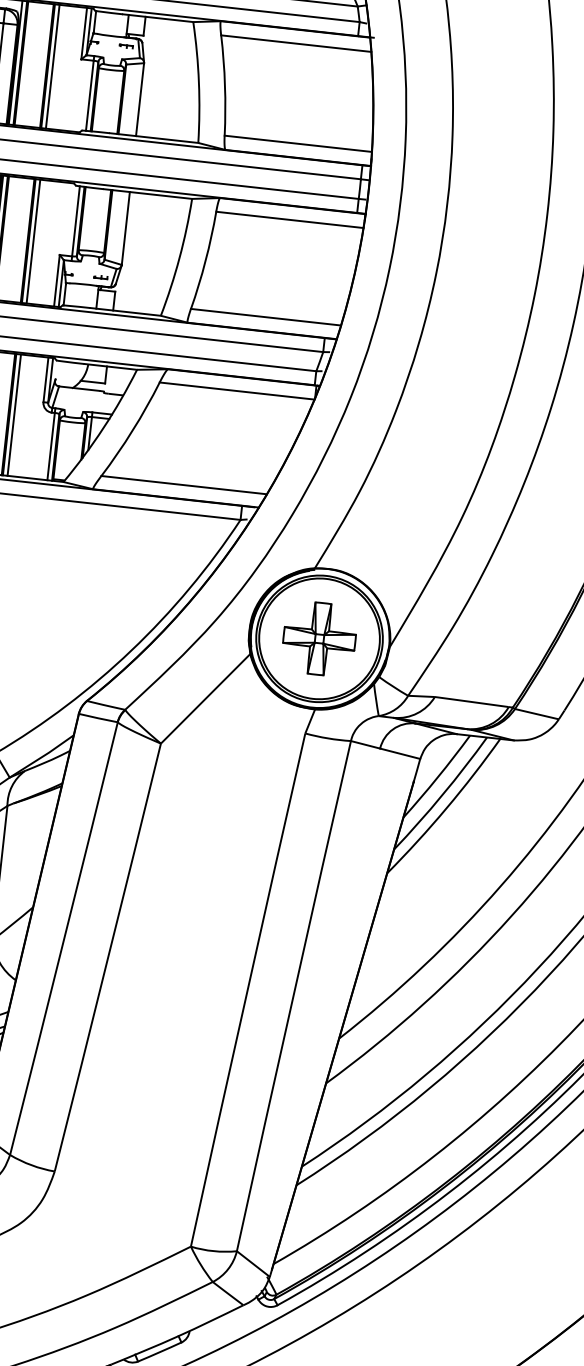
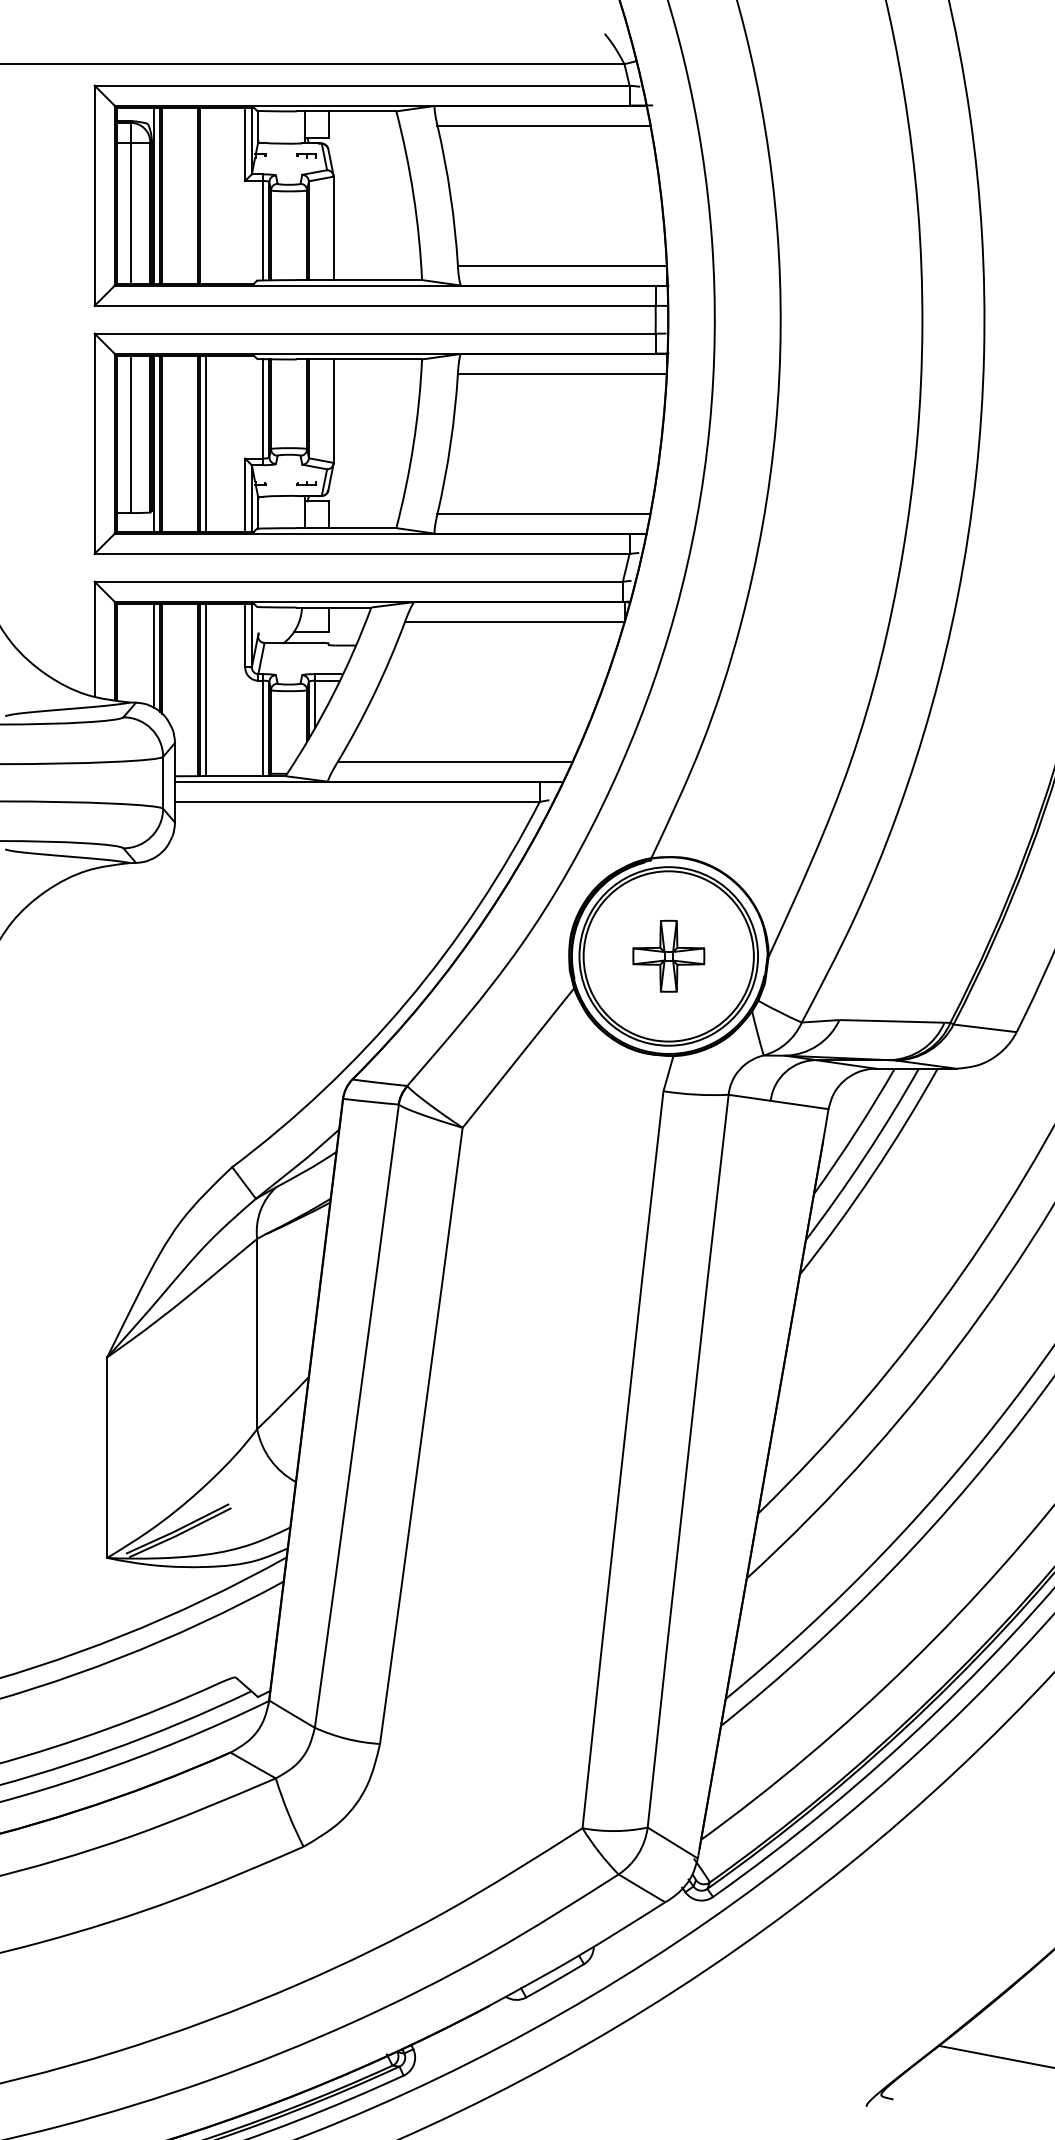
line: (52, 66) -> (206, 195), removed
part: (319, 638) -> (668, 955), size x0.7

